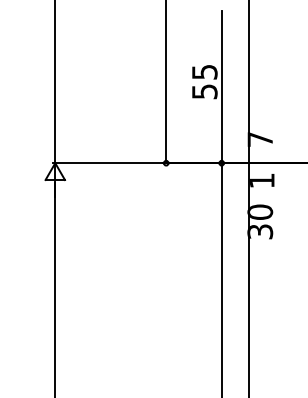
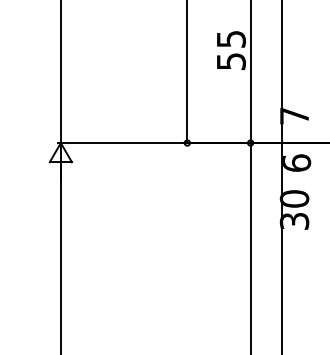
text: (262, 180) -> (297, 162), 1 -> 6

